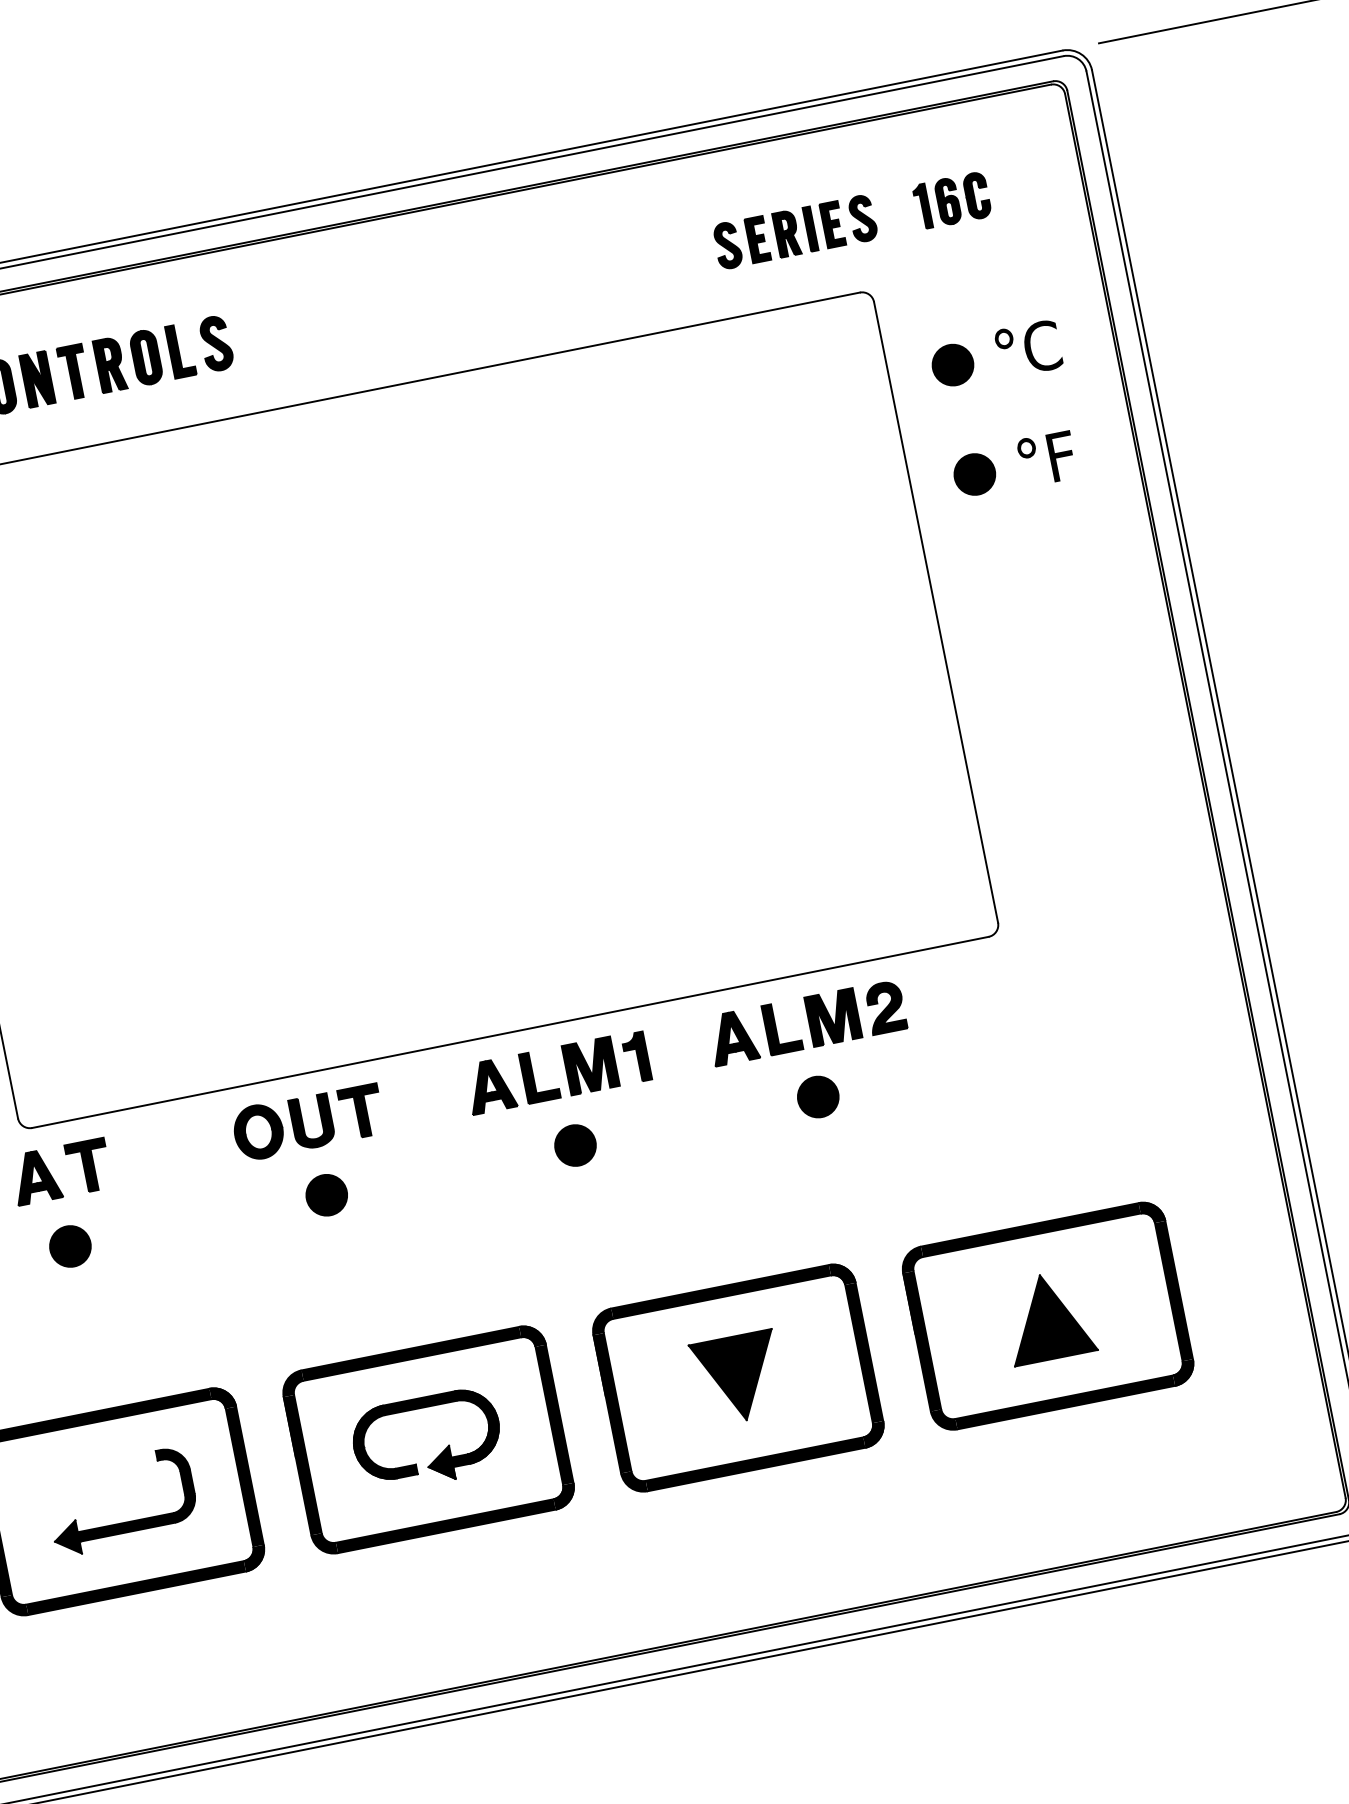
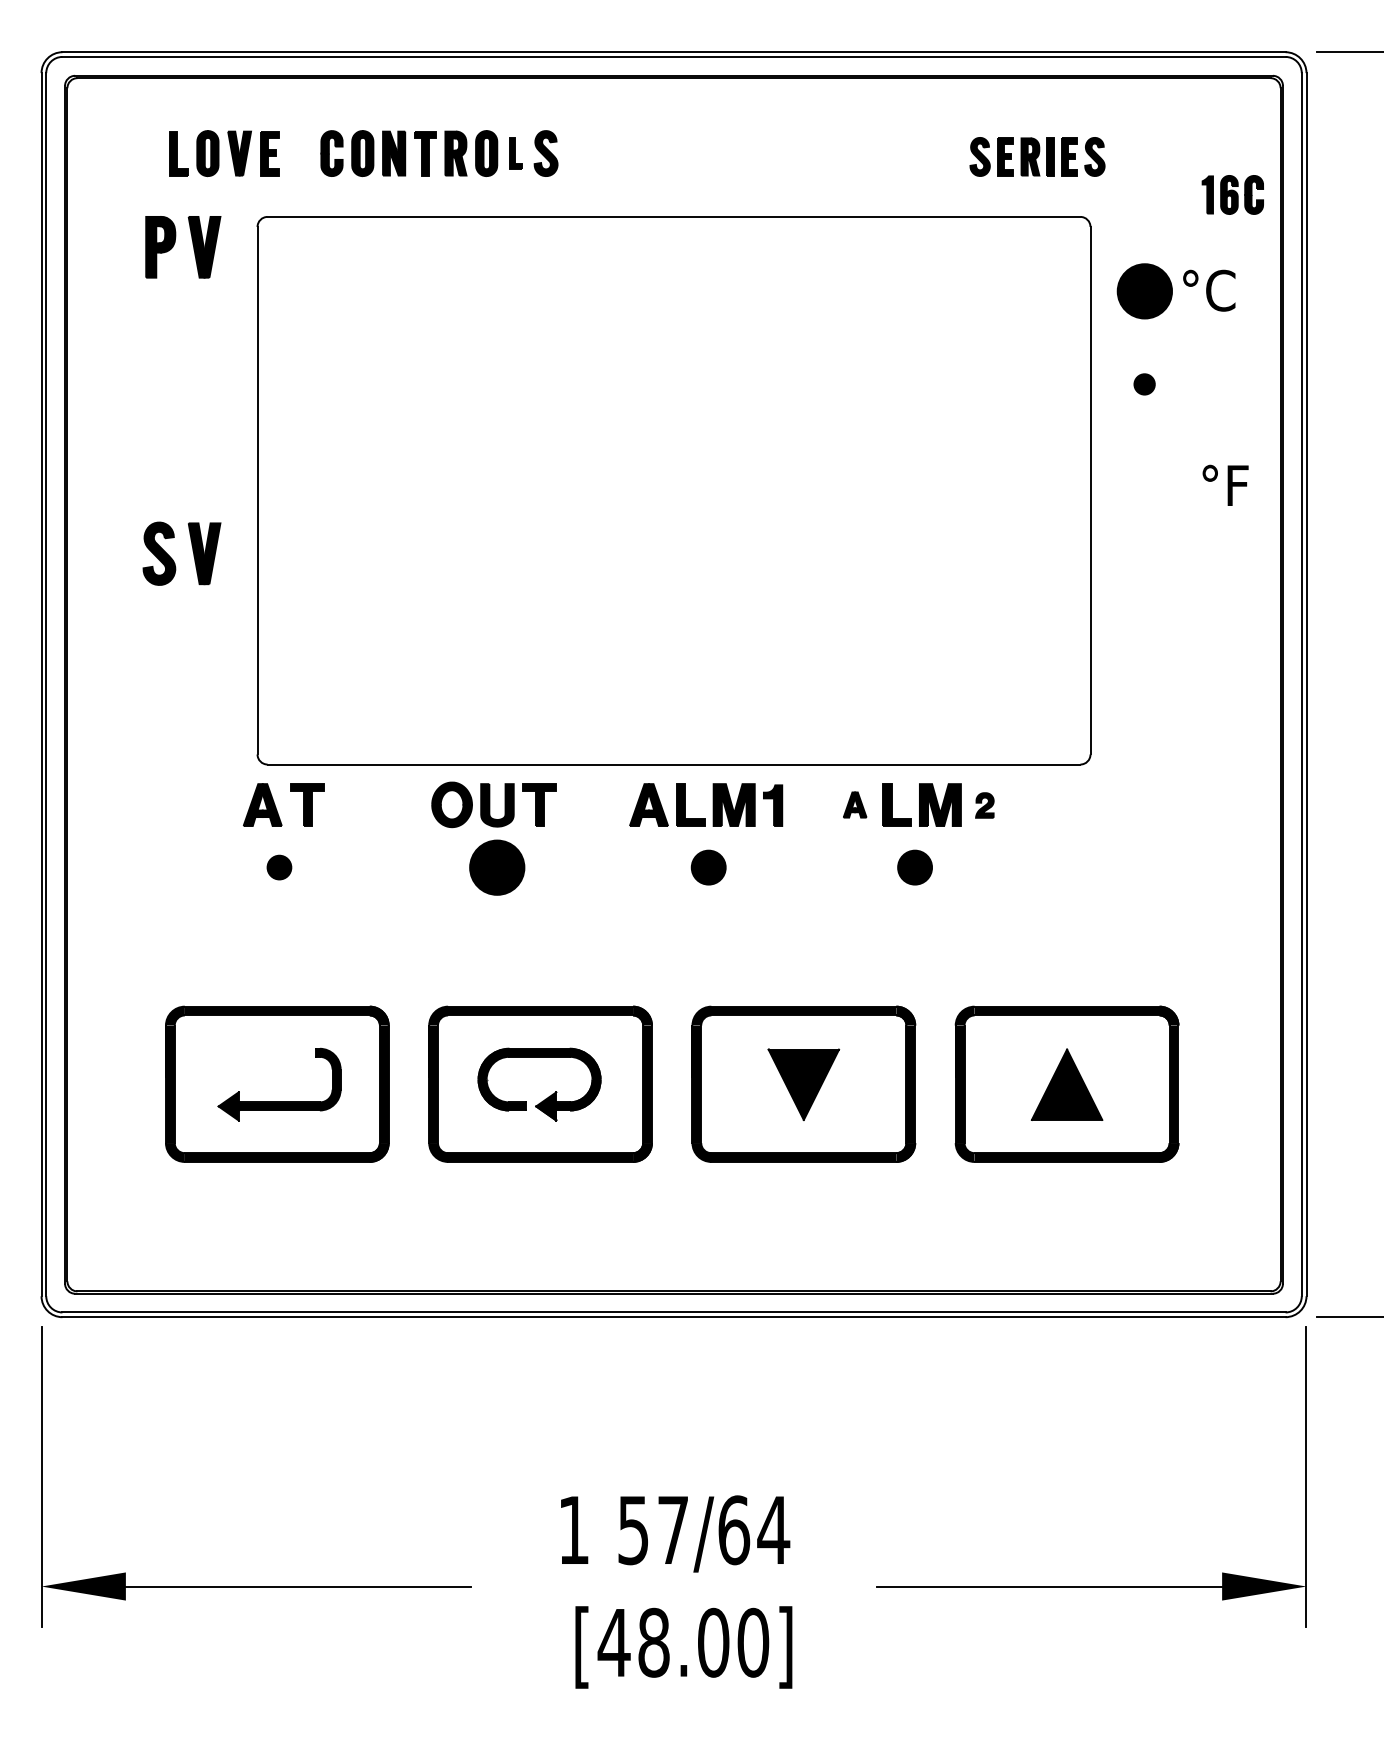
part: (951, 200) -> (1232, 194), moved
part: (180, 350) -> (515, 153), size x0.7
part: (952, 365) -> (1144, 291), size x1.6
text: (1047, 457) -> (1225, 484), moved
part: (974, 474) -> (1144, 384), size x0.6
part: (885, 1007) -> (984, 805), size x0.6
part: (732, 1037) -> (854, 804), size x0.6
part: (326, 1195) -> (497, 867), size x1.6
part: (70, 1246) -> (279, 867), size x0.7

